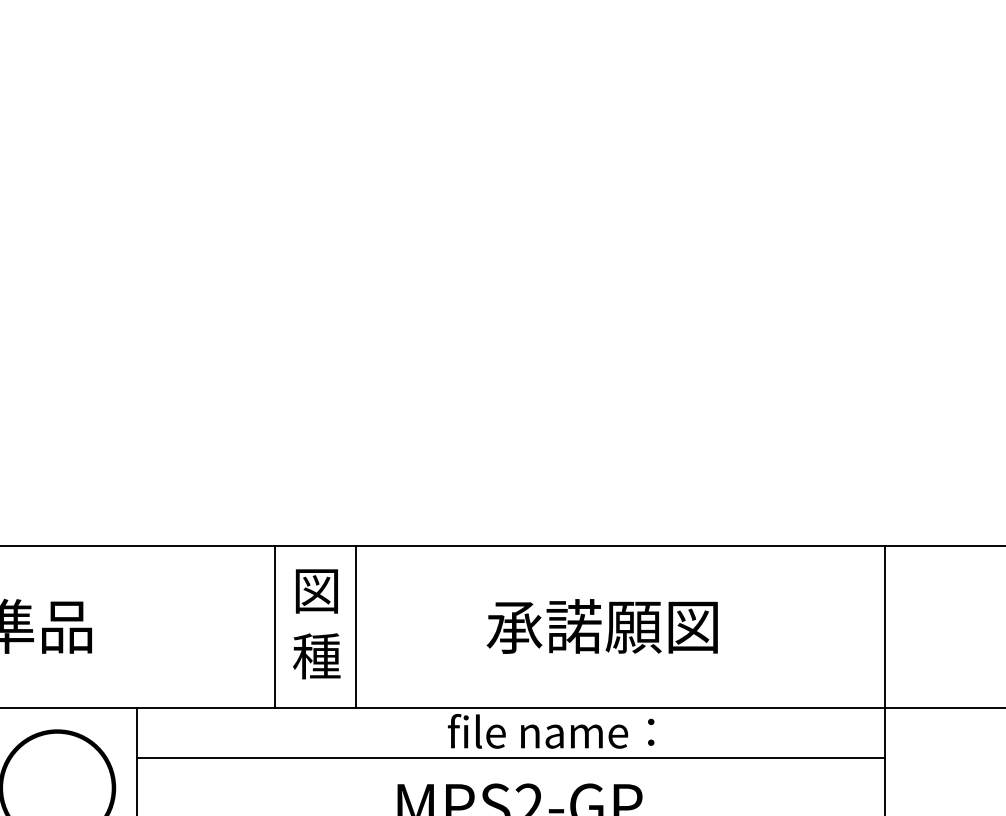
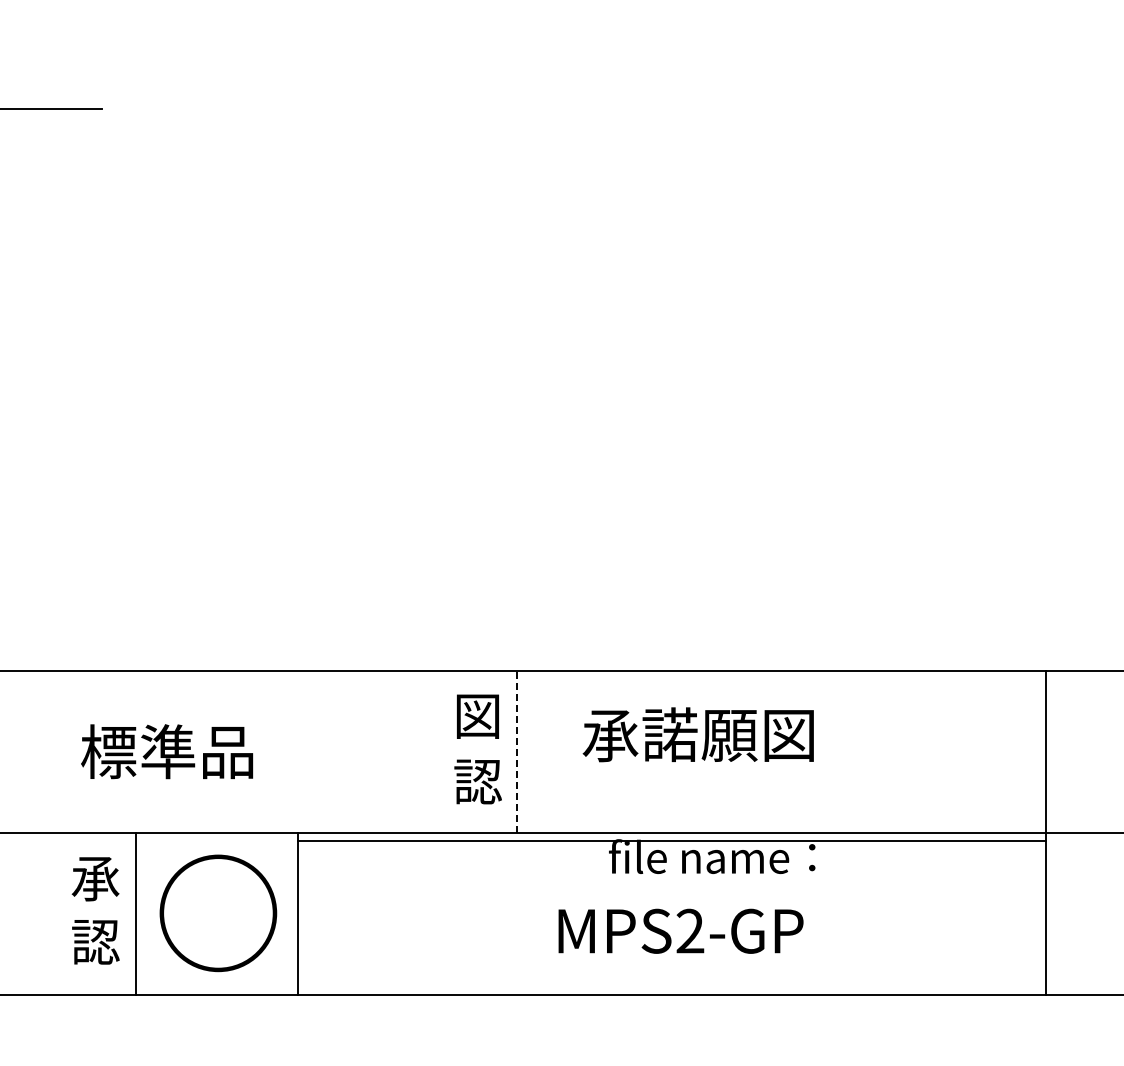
line: (355, 626) -> (516, 751), solid -> dashed
text: (601, 626) -> (697, 734), moved
line: (274, 627) -> (435, 752), removed
text: (316, 656) -> (477, 781), 種 -> 認
line: (510, 758) -> (671, 841), moved

